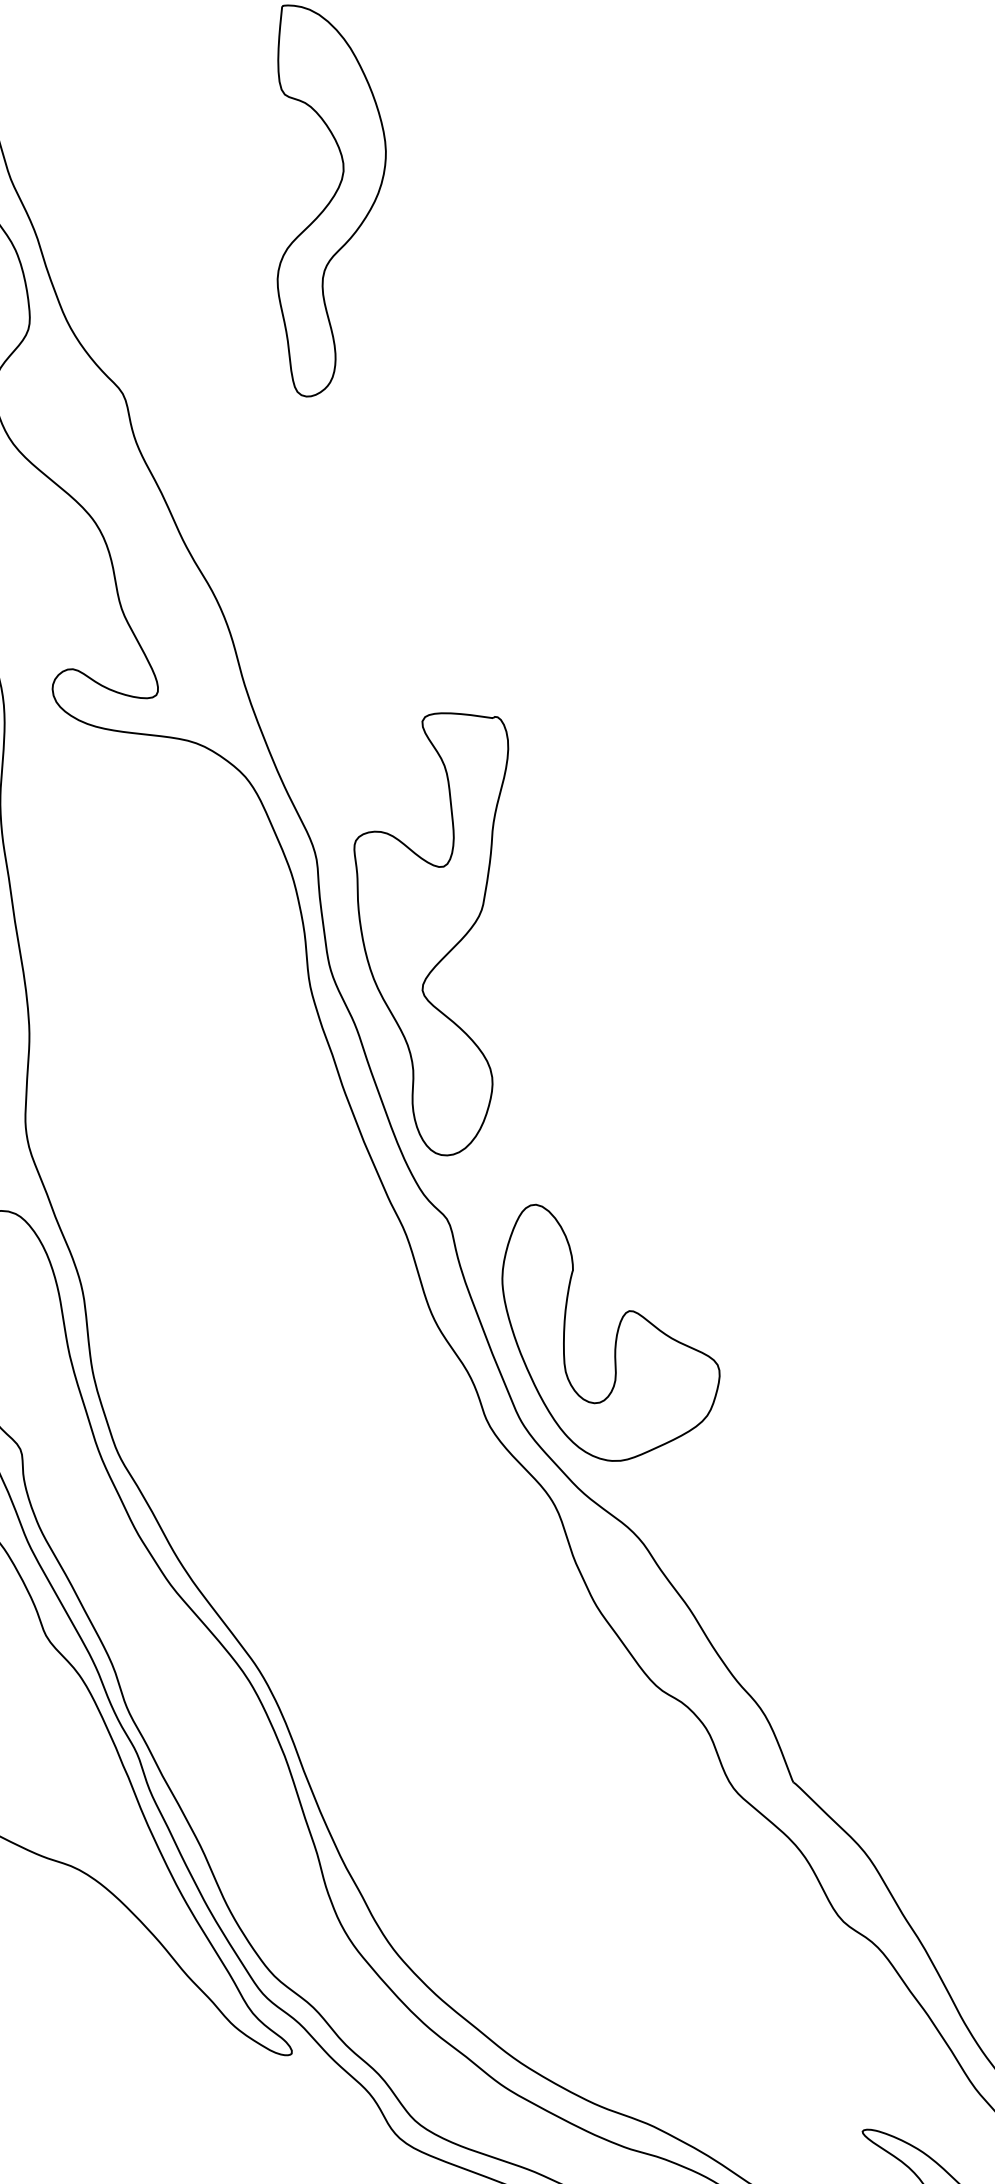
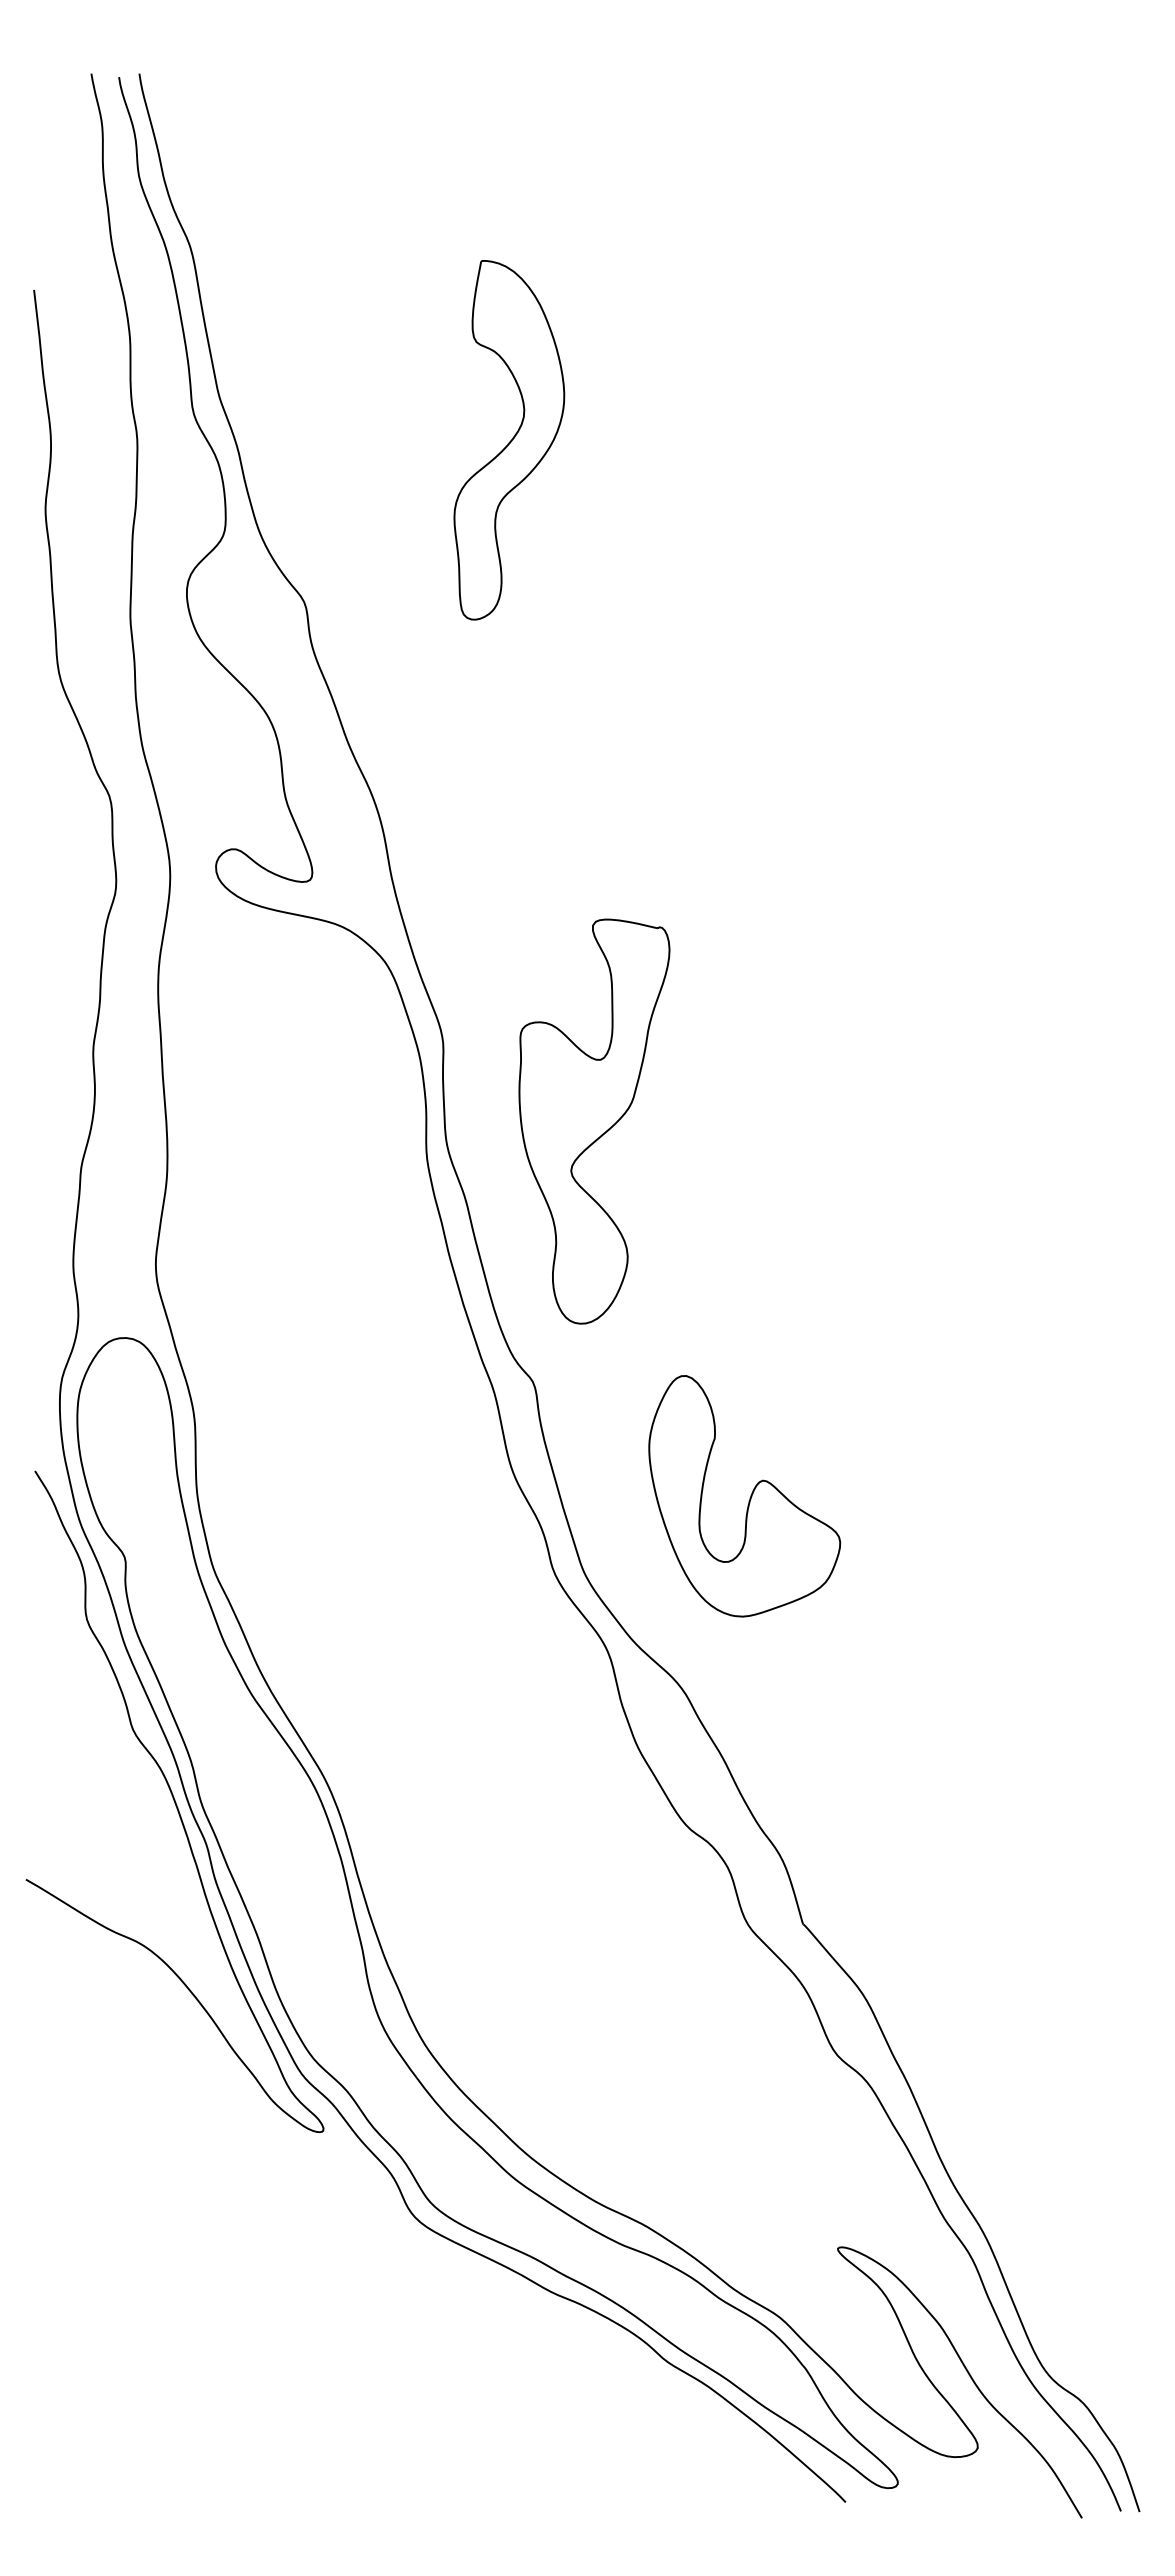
part: (443, 934) -> (594, 1121), moved
part: (610, 1330) -> (744, 1496), moved

